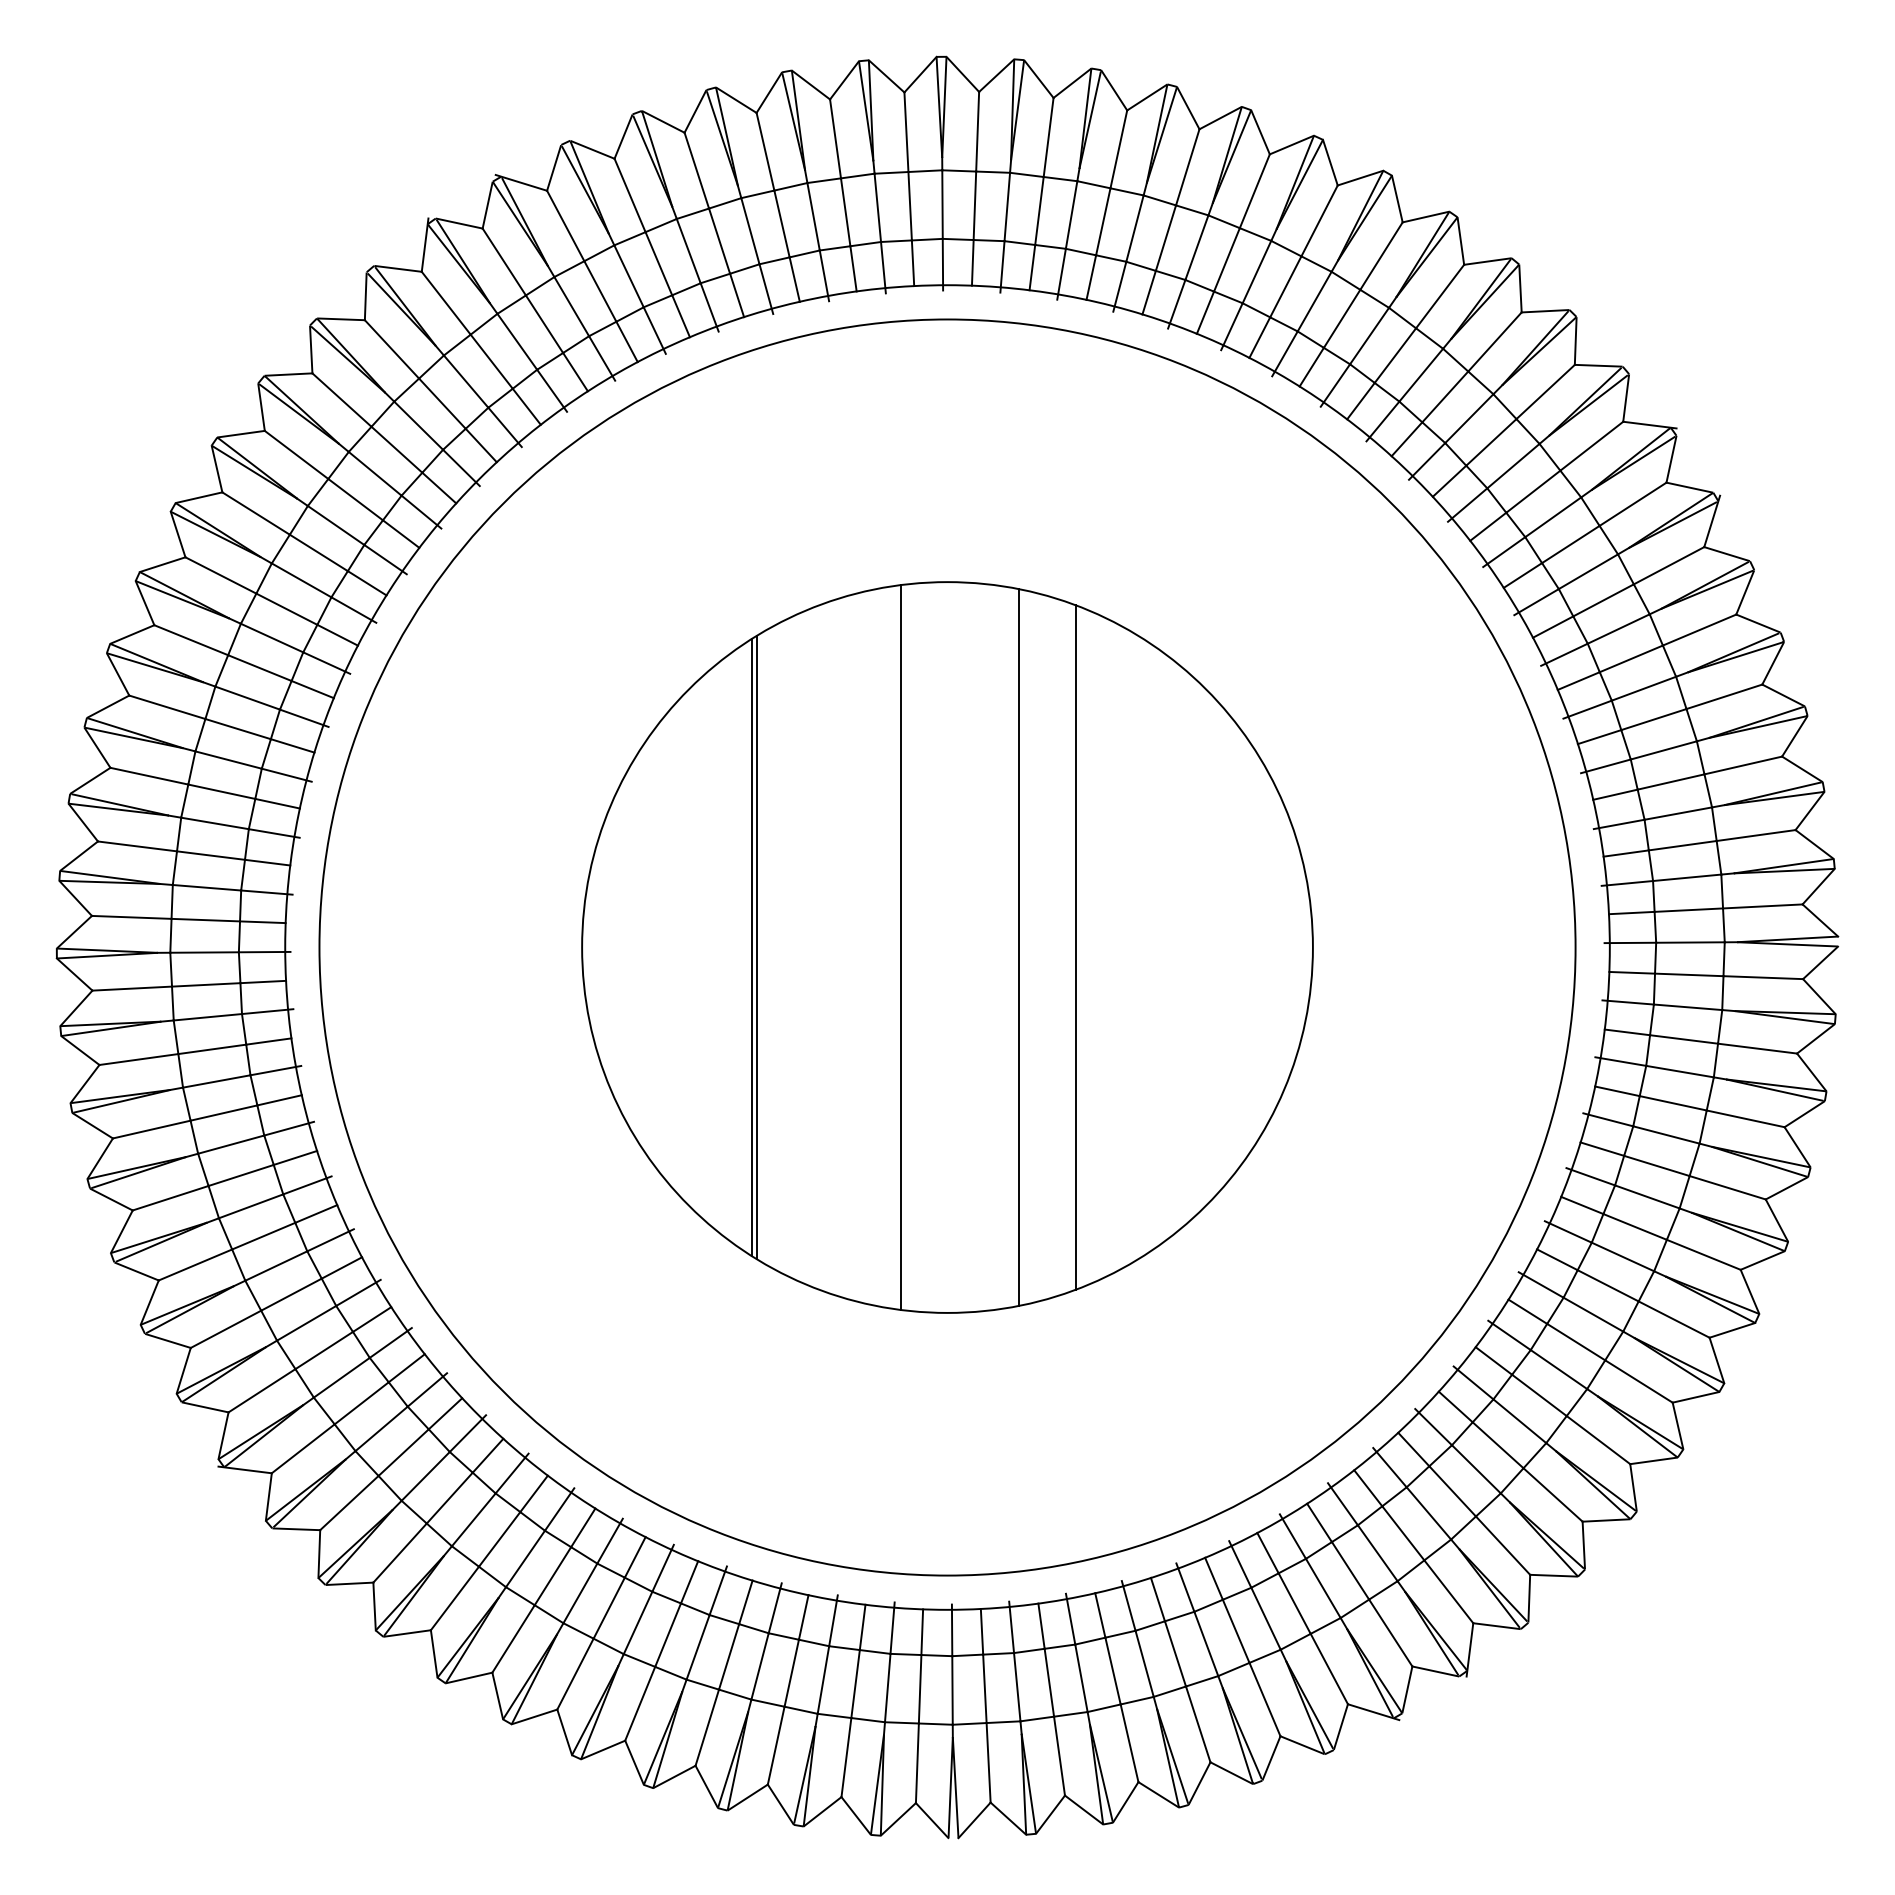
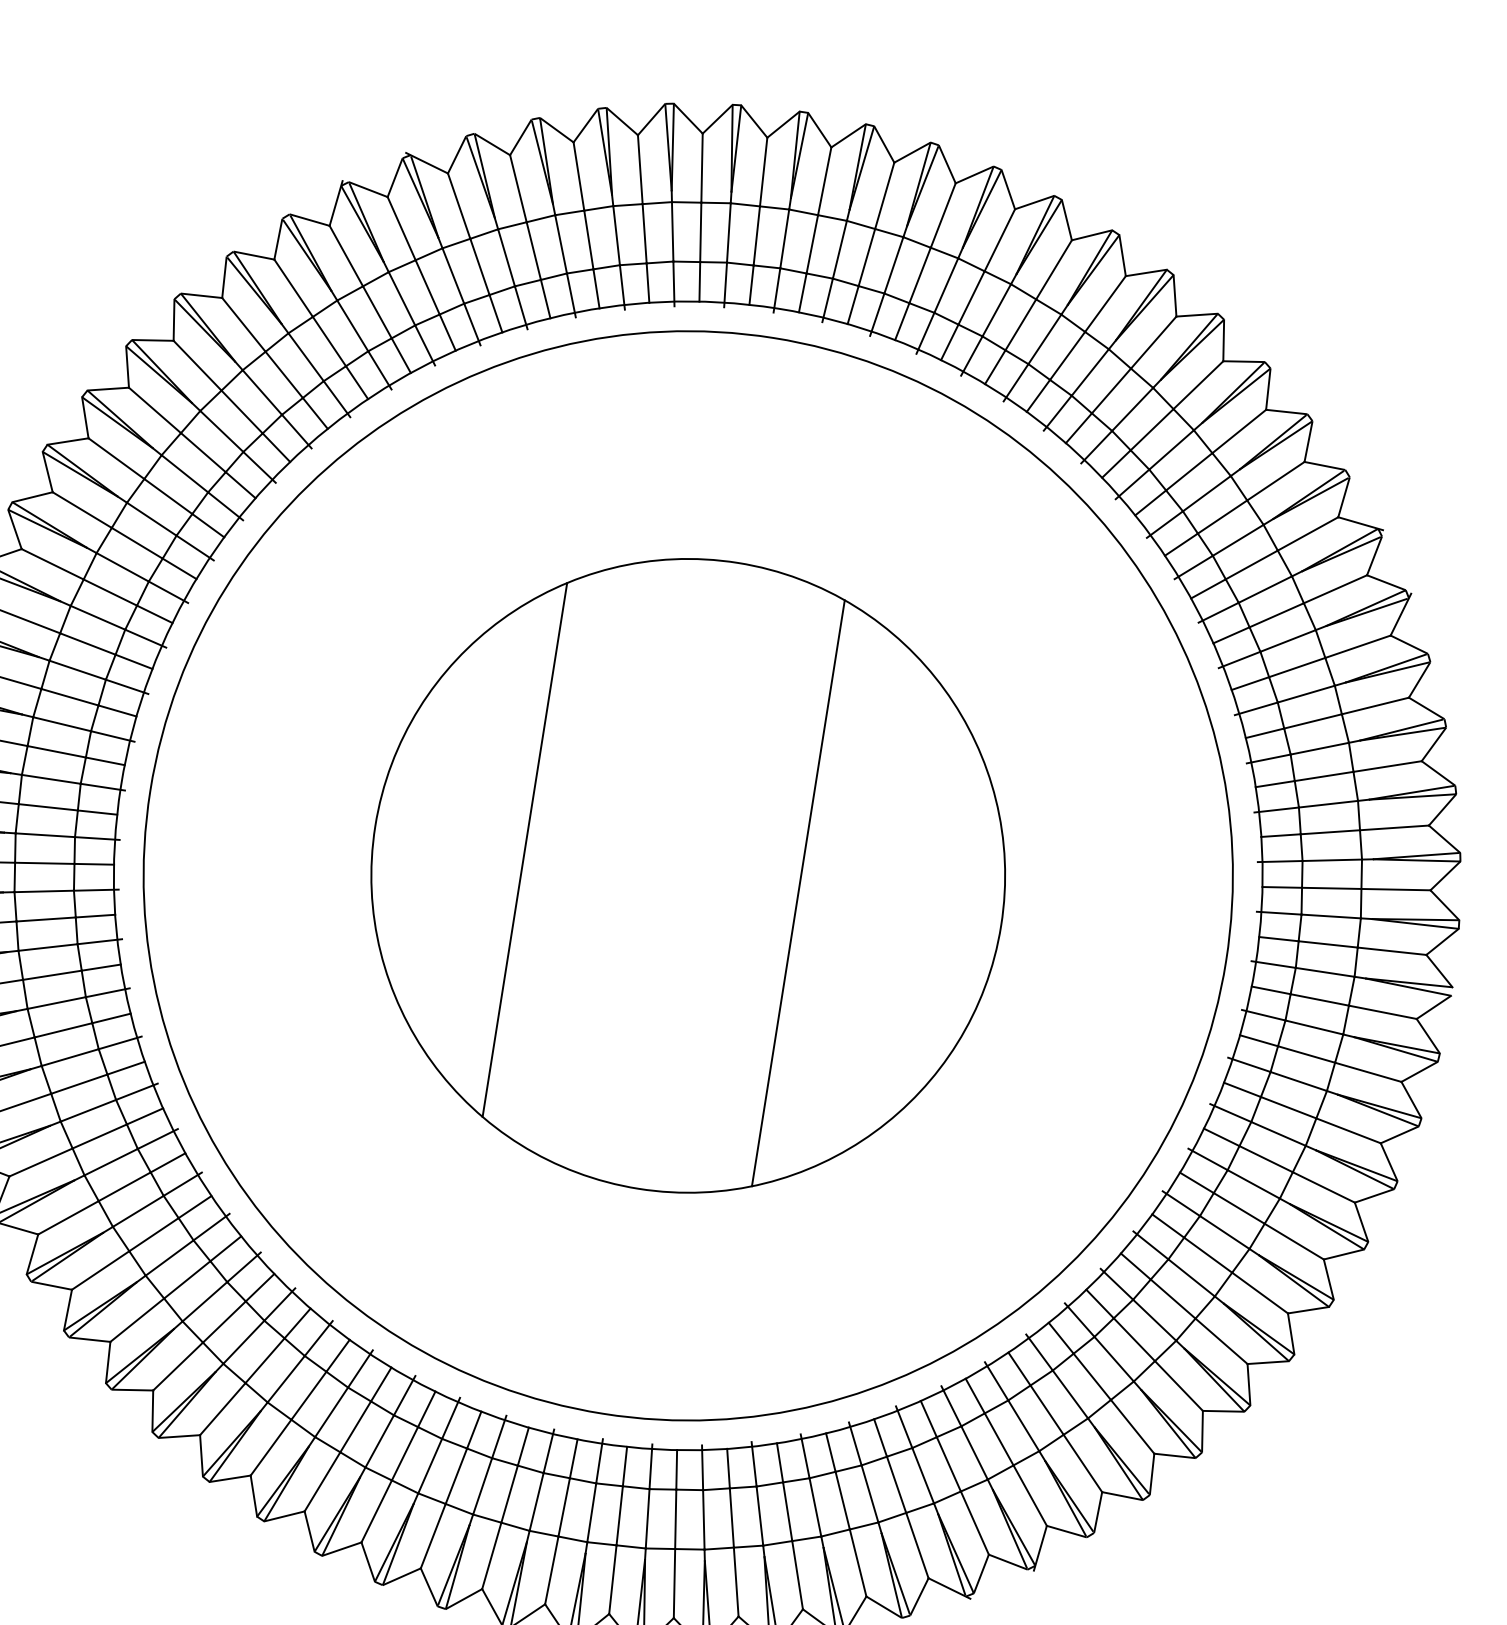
line: (751, 947) -> (520, 849), removed
line: (900, 947) -> (647, 869), removed
line: (1019, 947) -> (749, 885), removed

